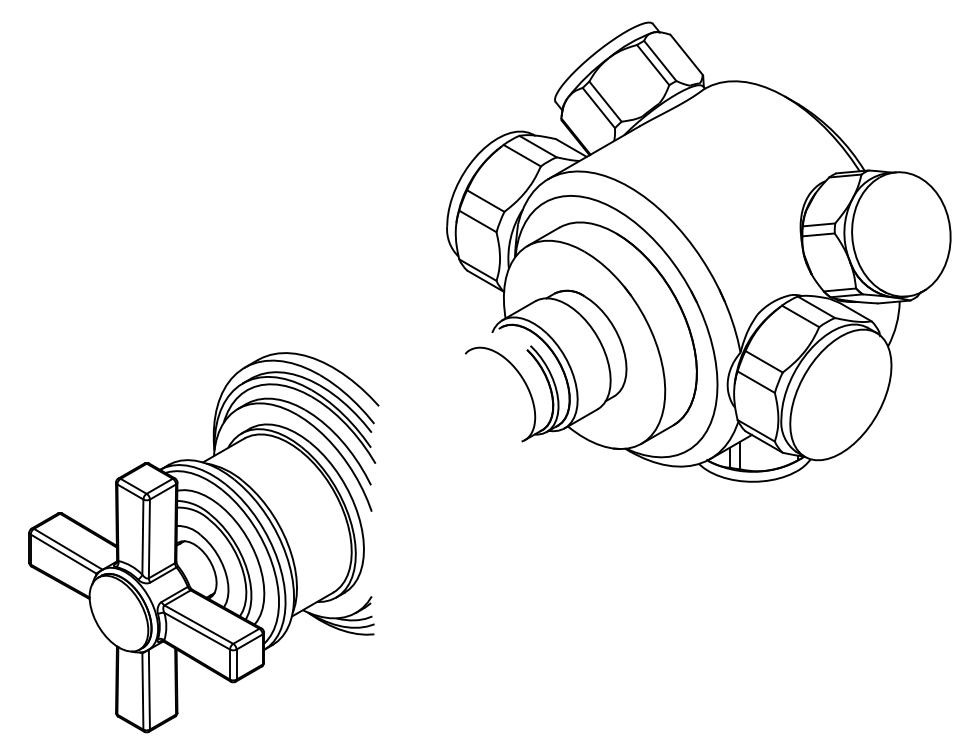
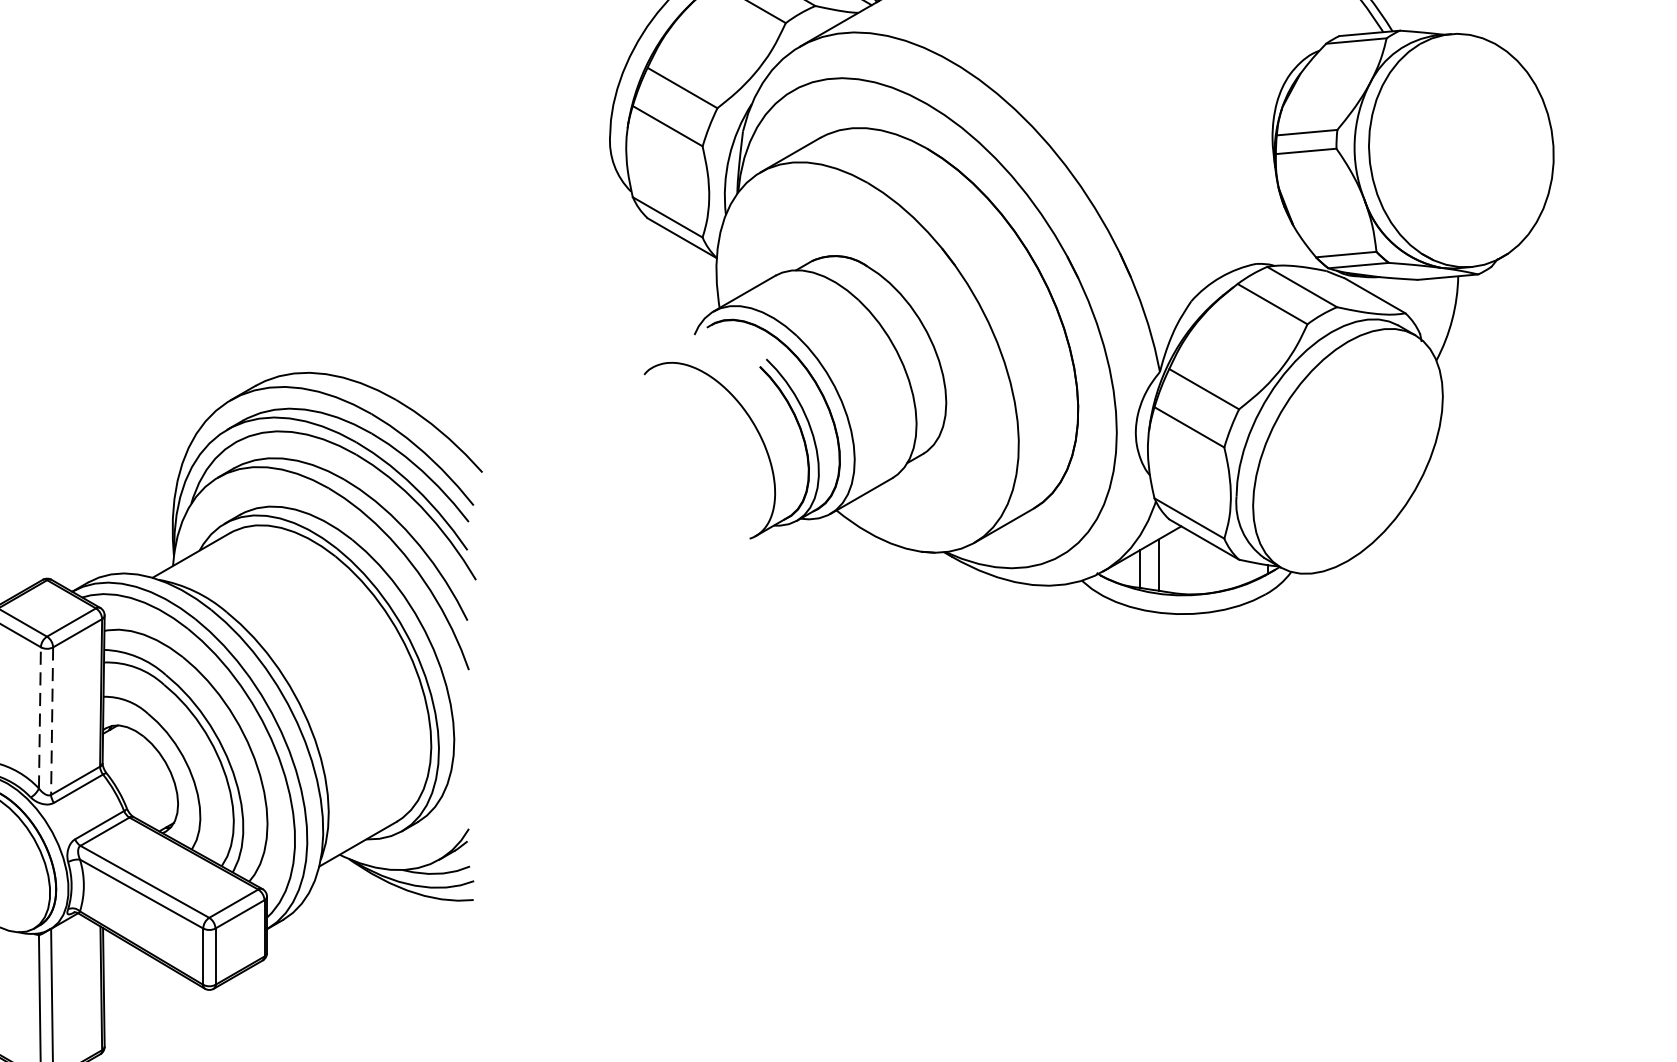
line: (142, 537) -> (39, 718), solid -> dashed
line: (149, 539) -> (52, 722), solid -> dashed

